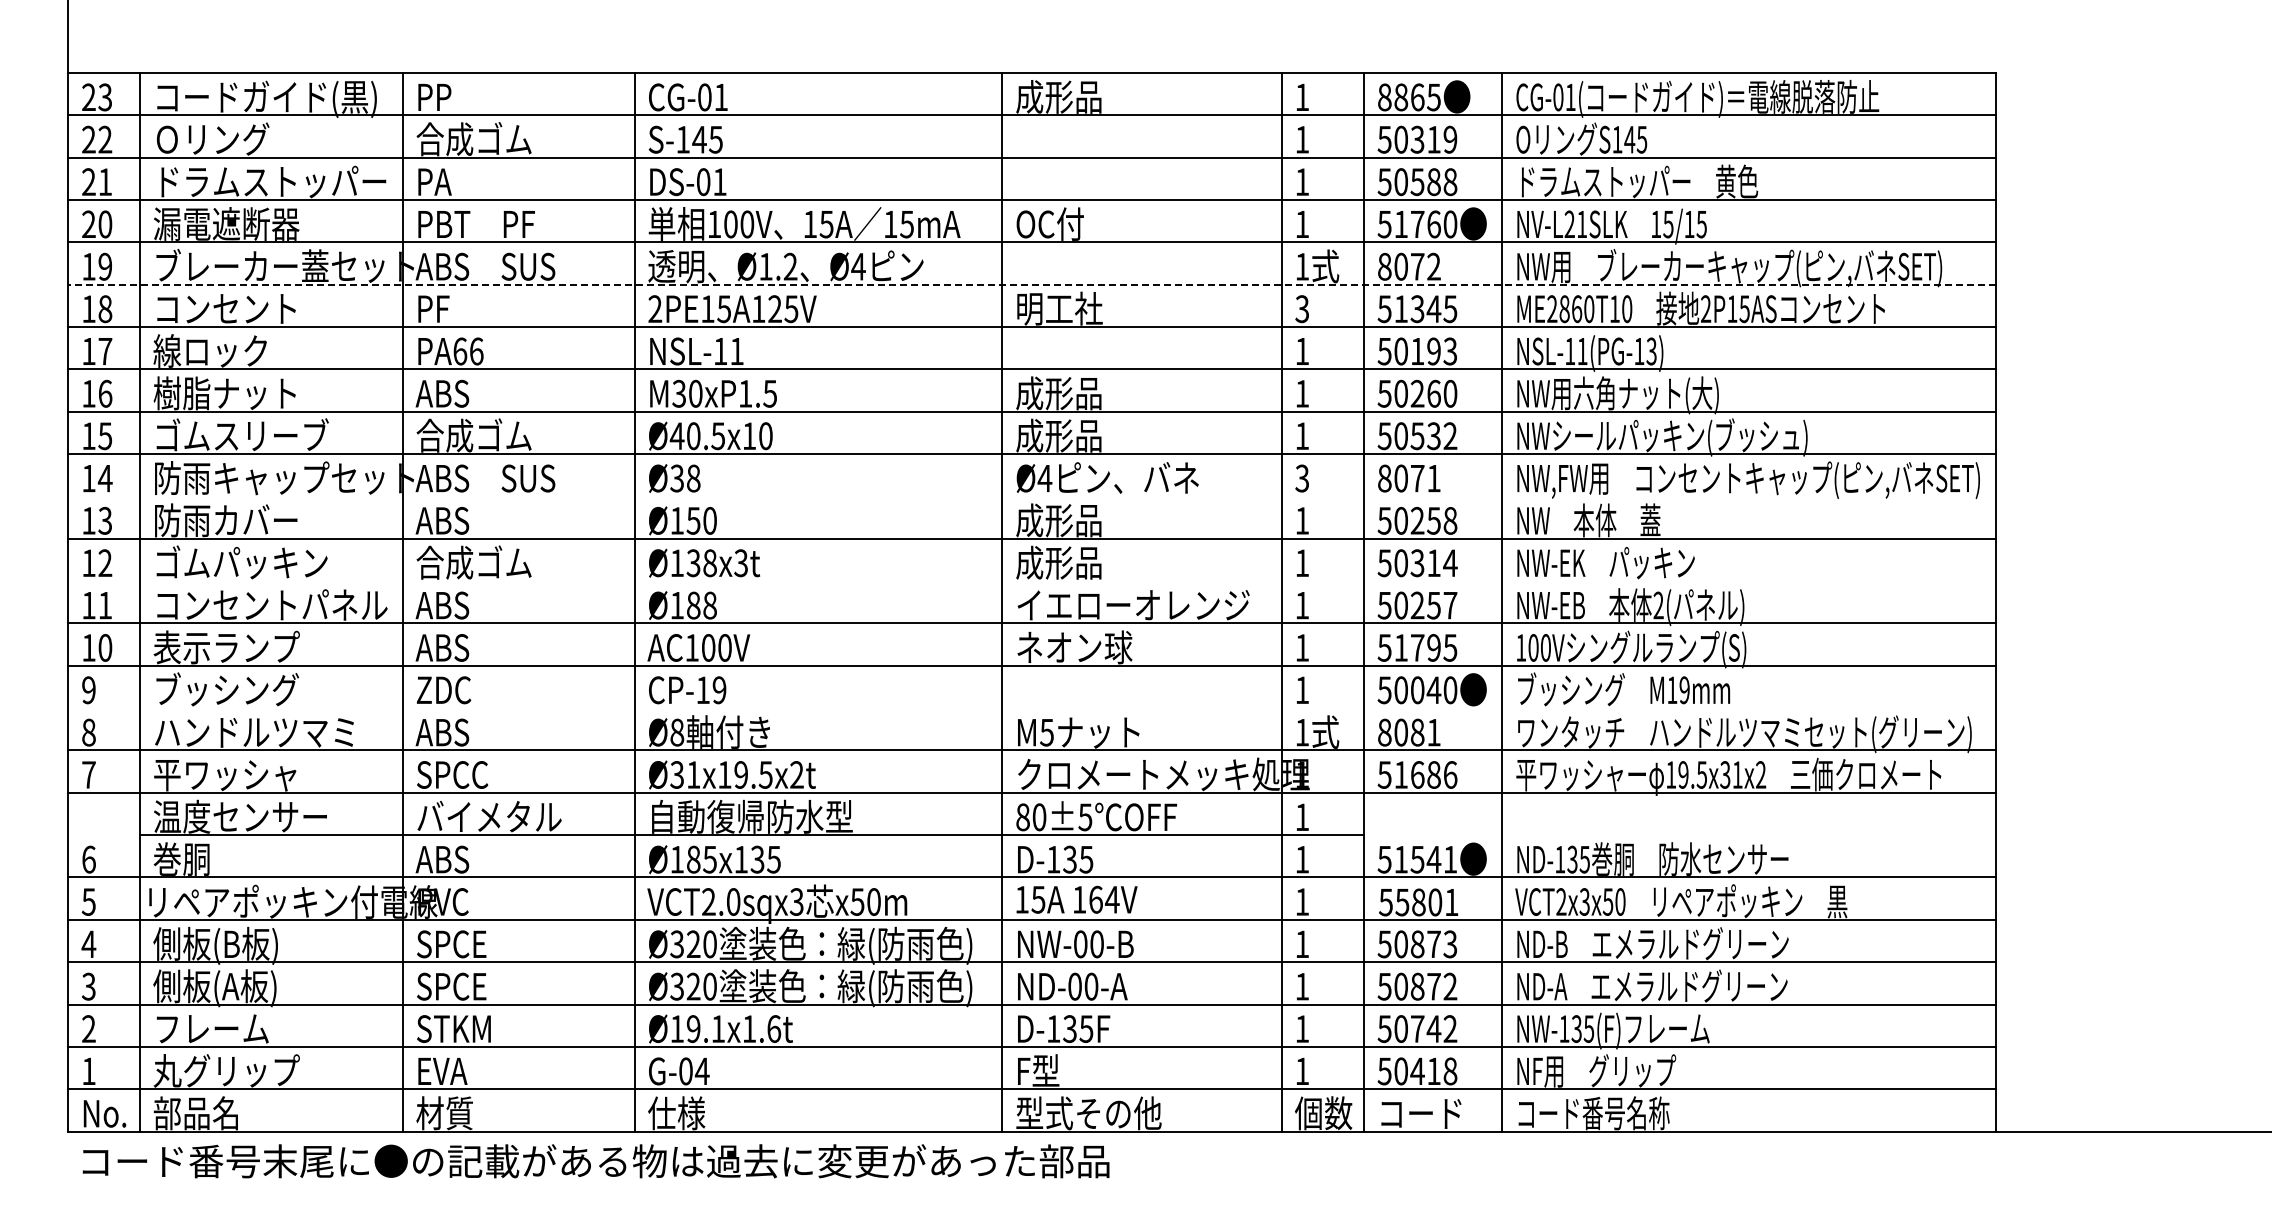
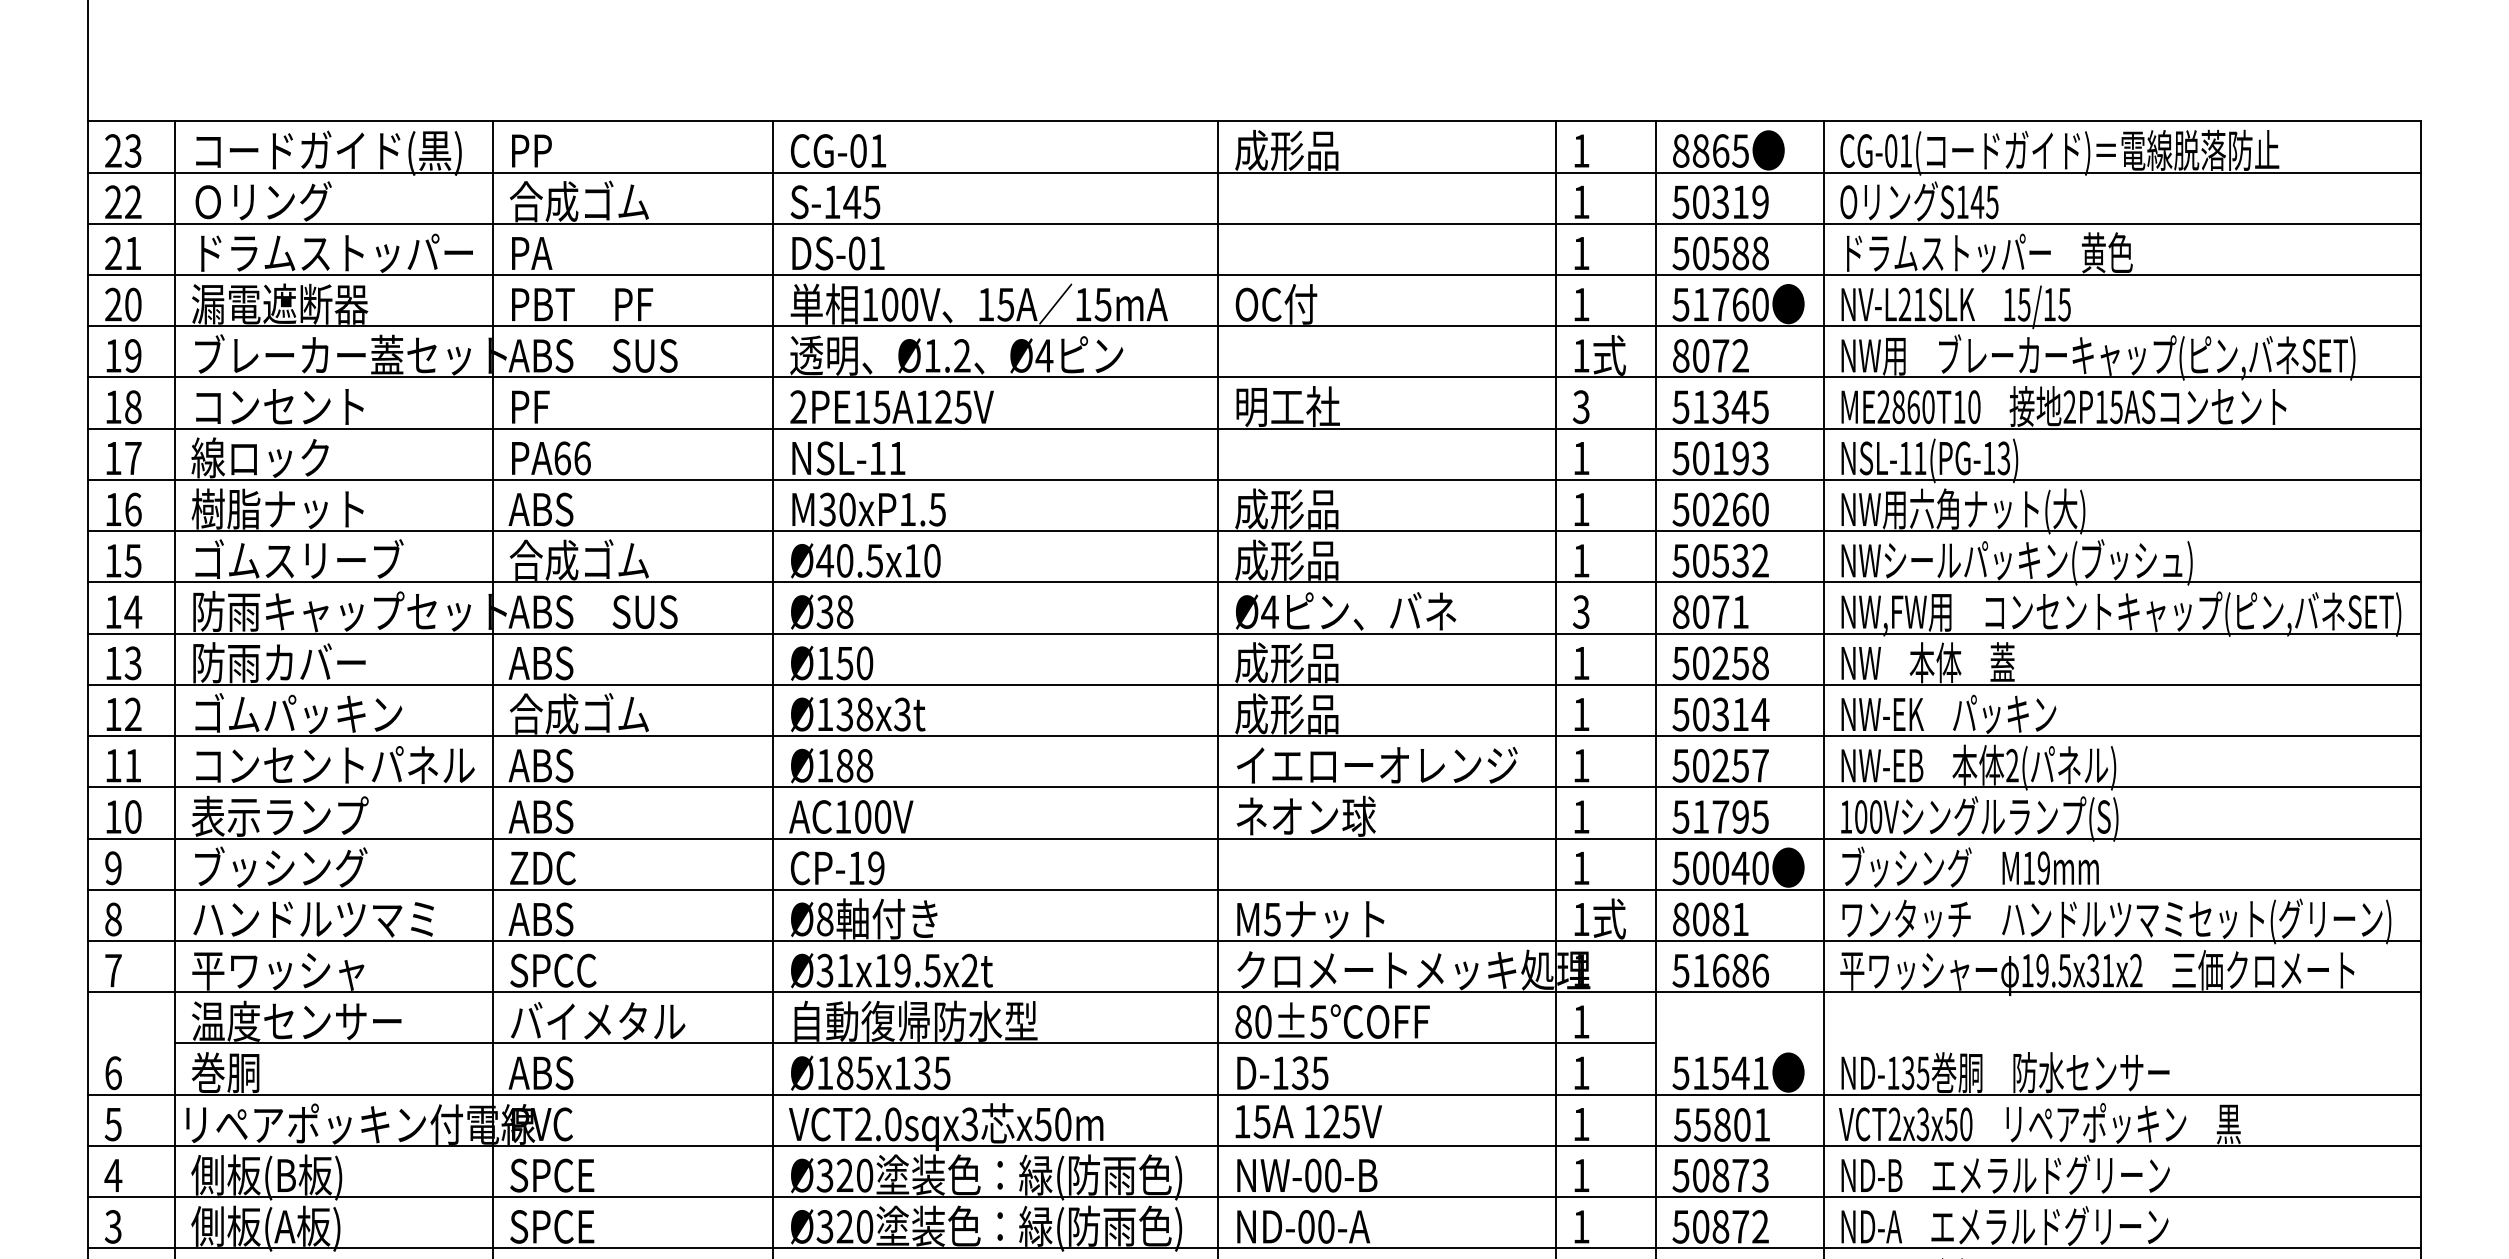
line: (1031, 284) -> (1253, 377), dashed -> solid
line: (1032, 496) -> (1254, 633), added
line: (1032, 581) -> (1254, 736), added
line: (1032, 708) -> (1254, 890), added
text: (1104, 899) -> (1342, 1121), 164V -> 125V

